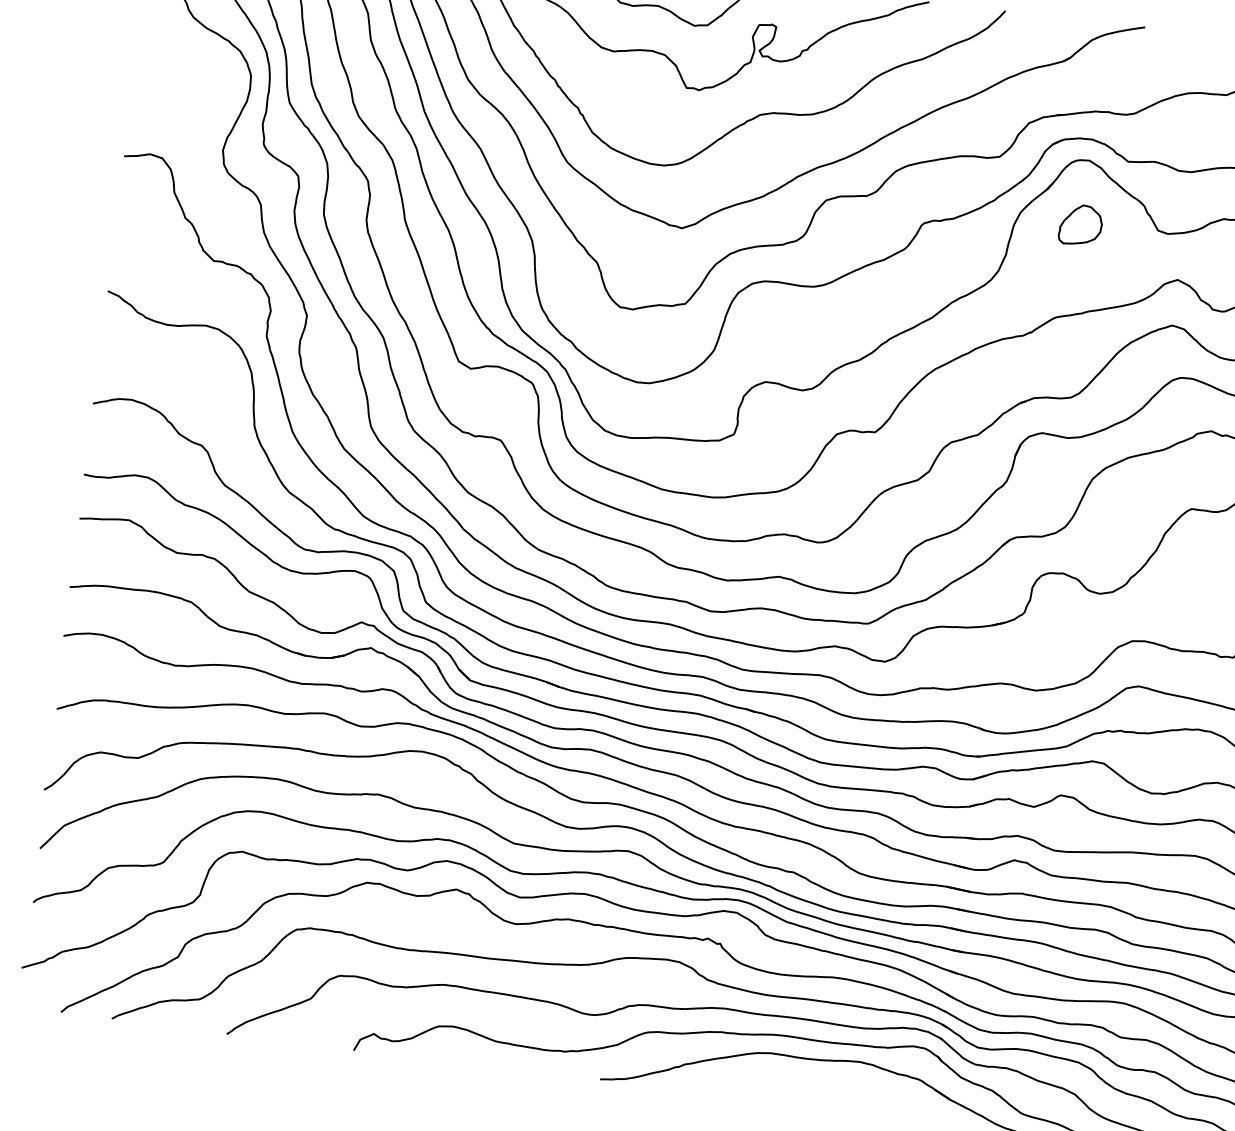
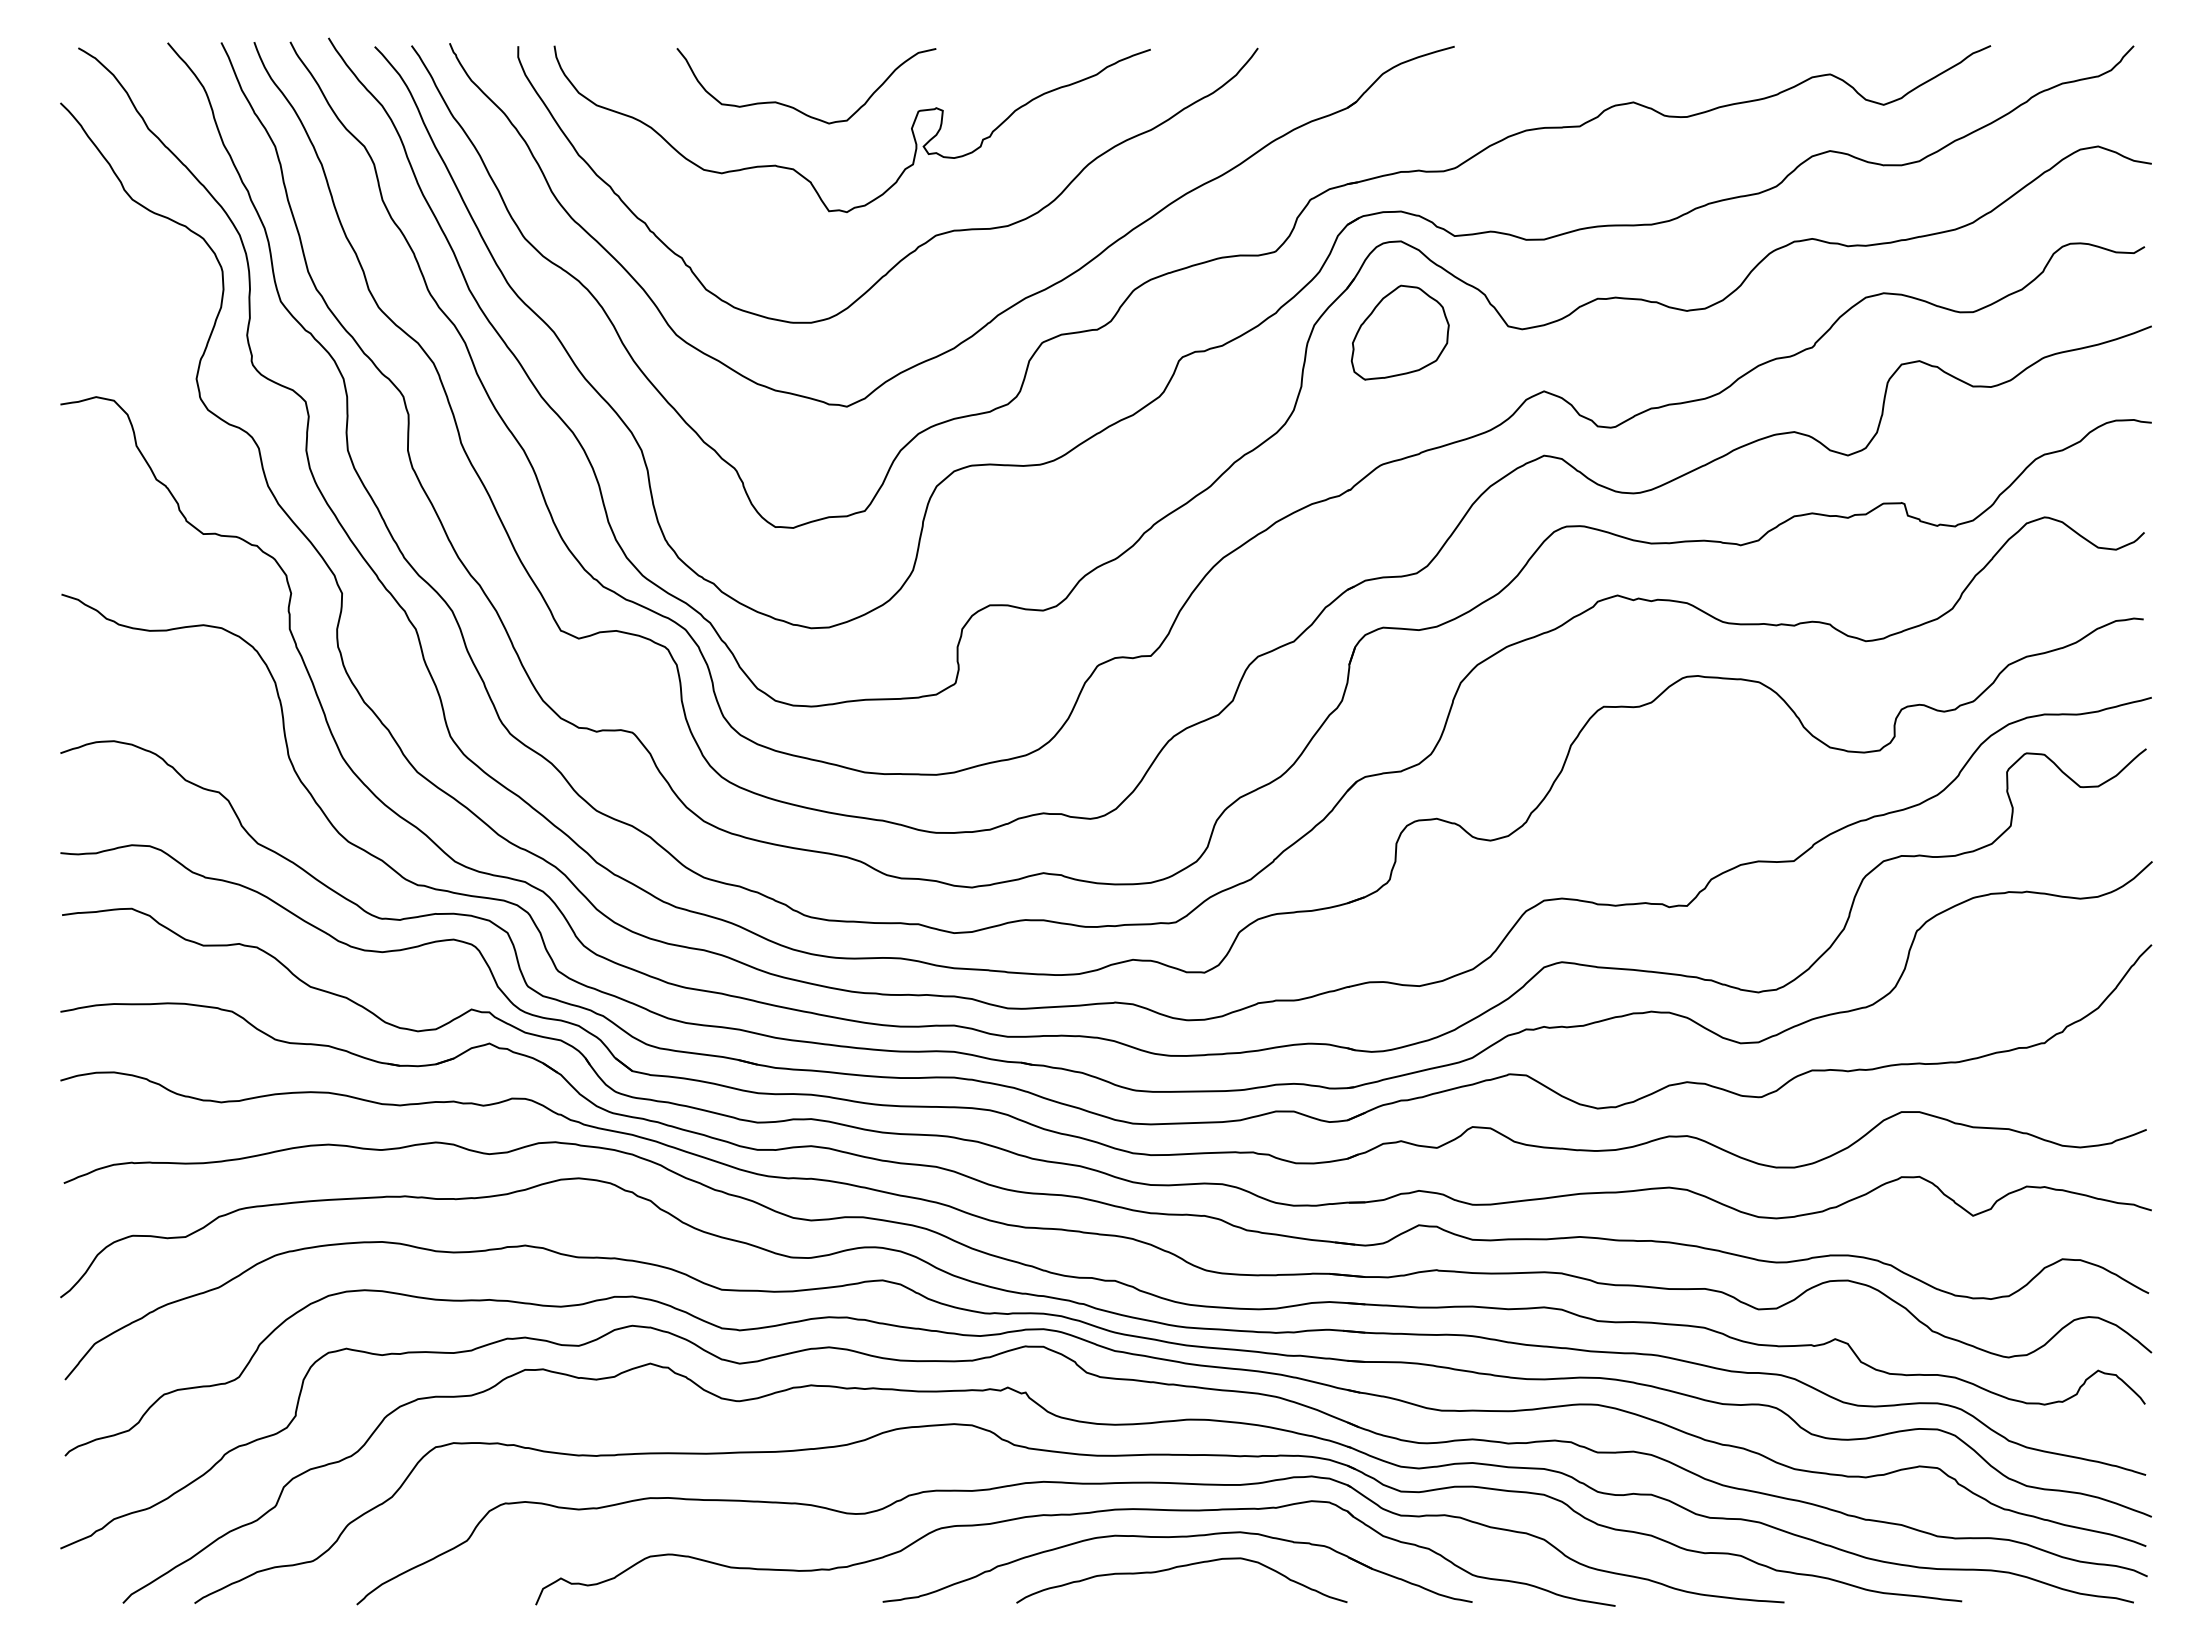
part: (1080, 225) -> (1399, 332), size x1.67
curve: (815, 1081) -> (1181, 1567), added

